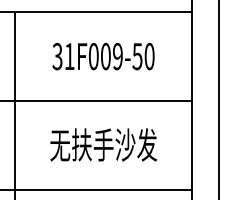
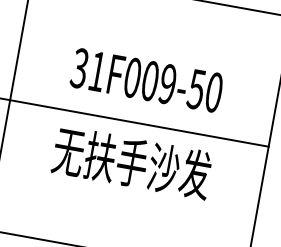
text: (103, 56) -> (146, 80), moved
text: (103, 144) -> (132, 162), moved

